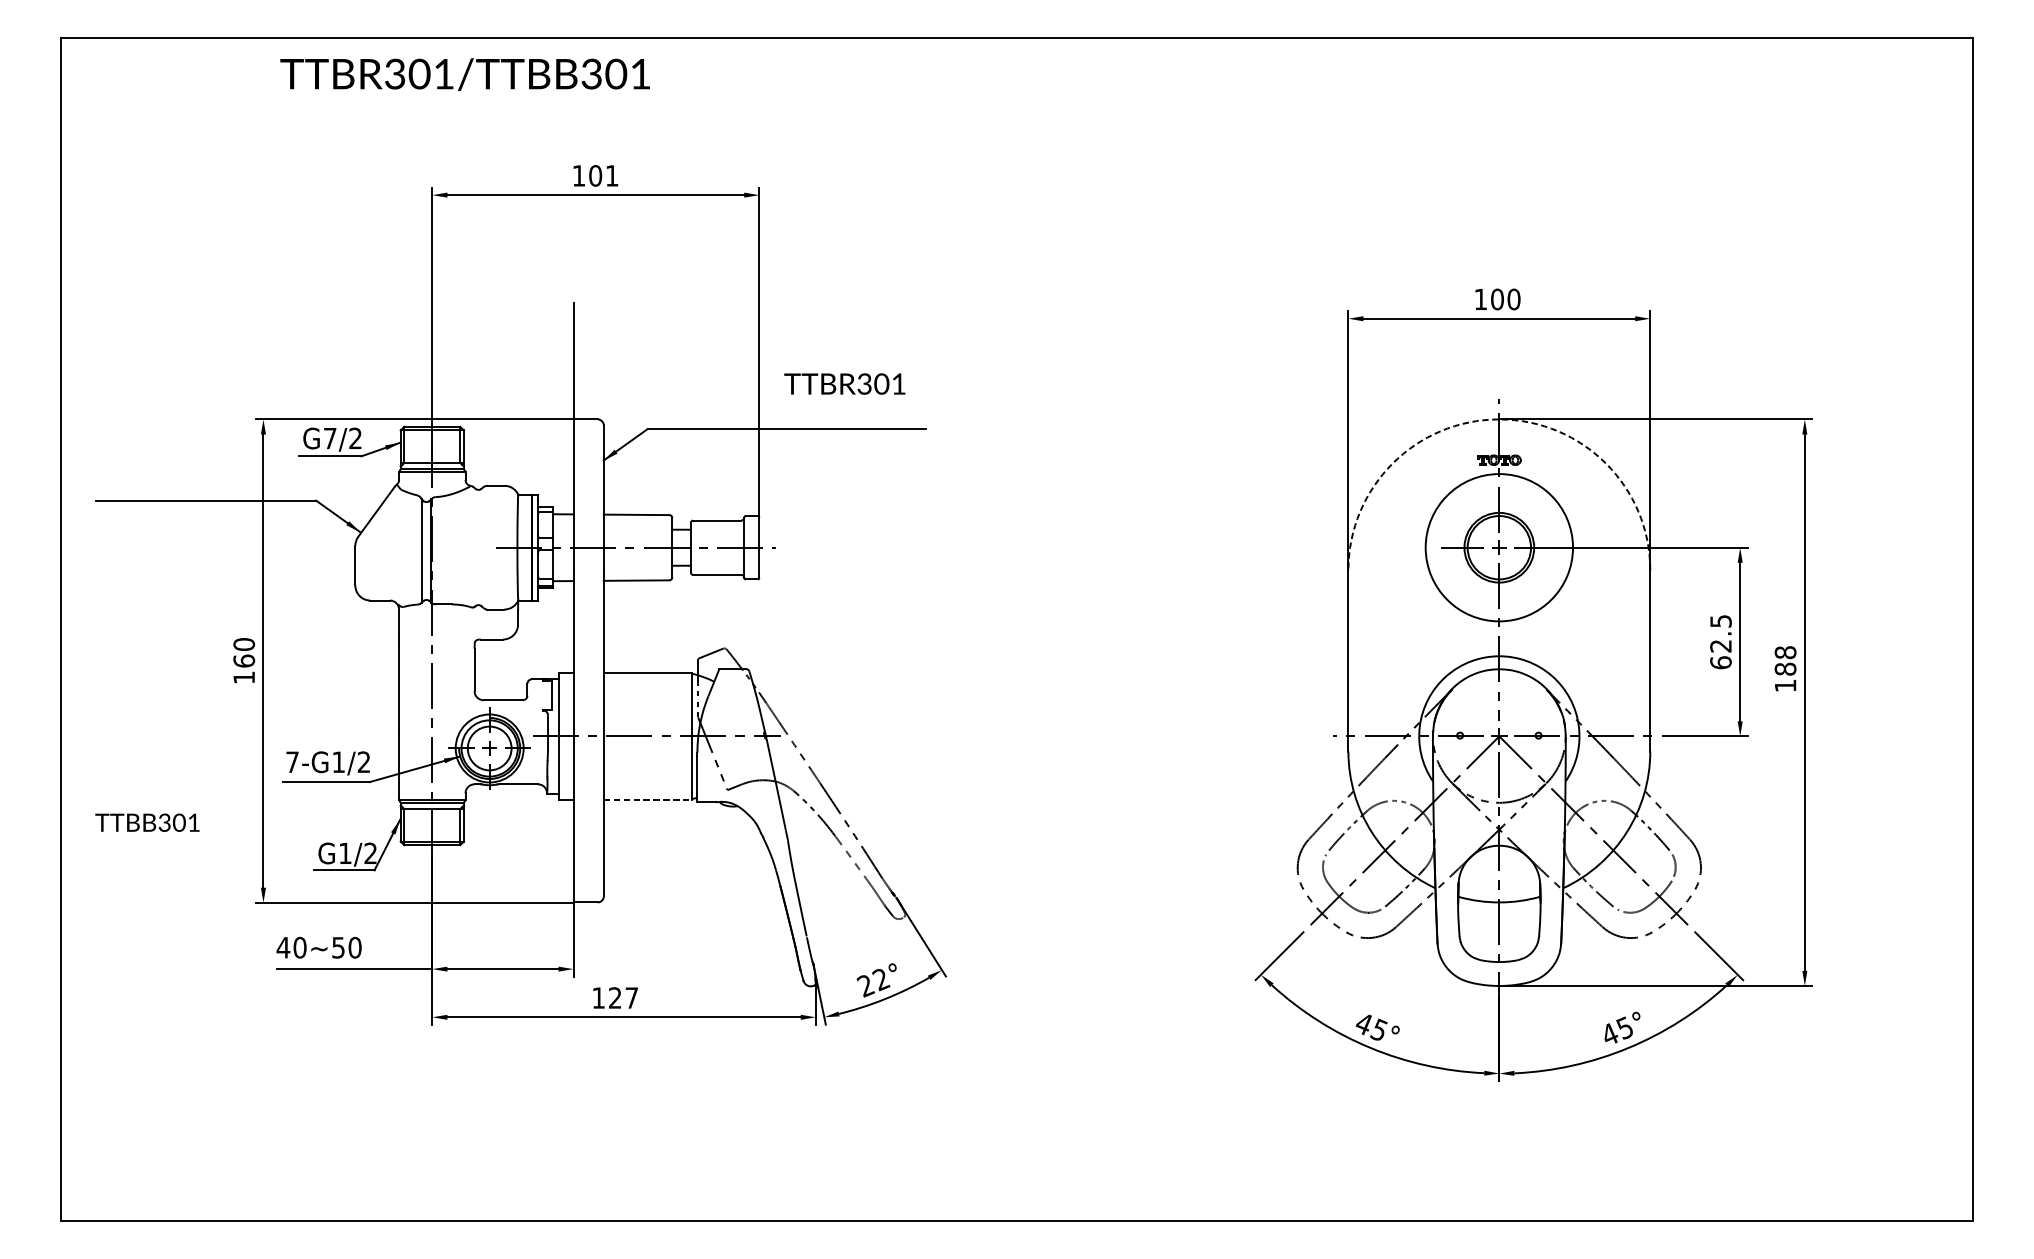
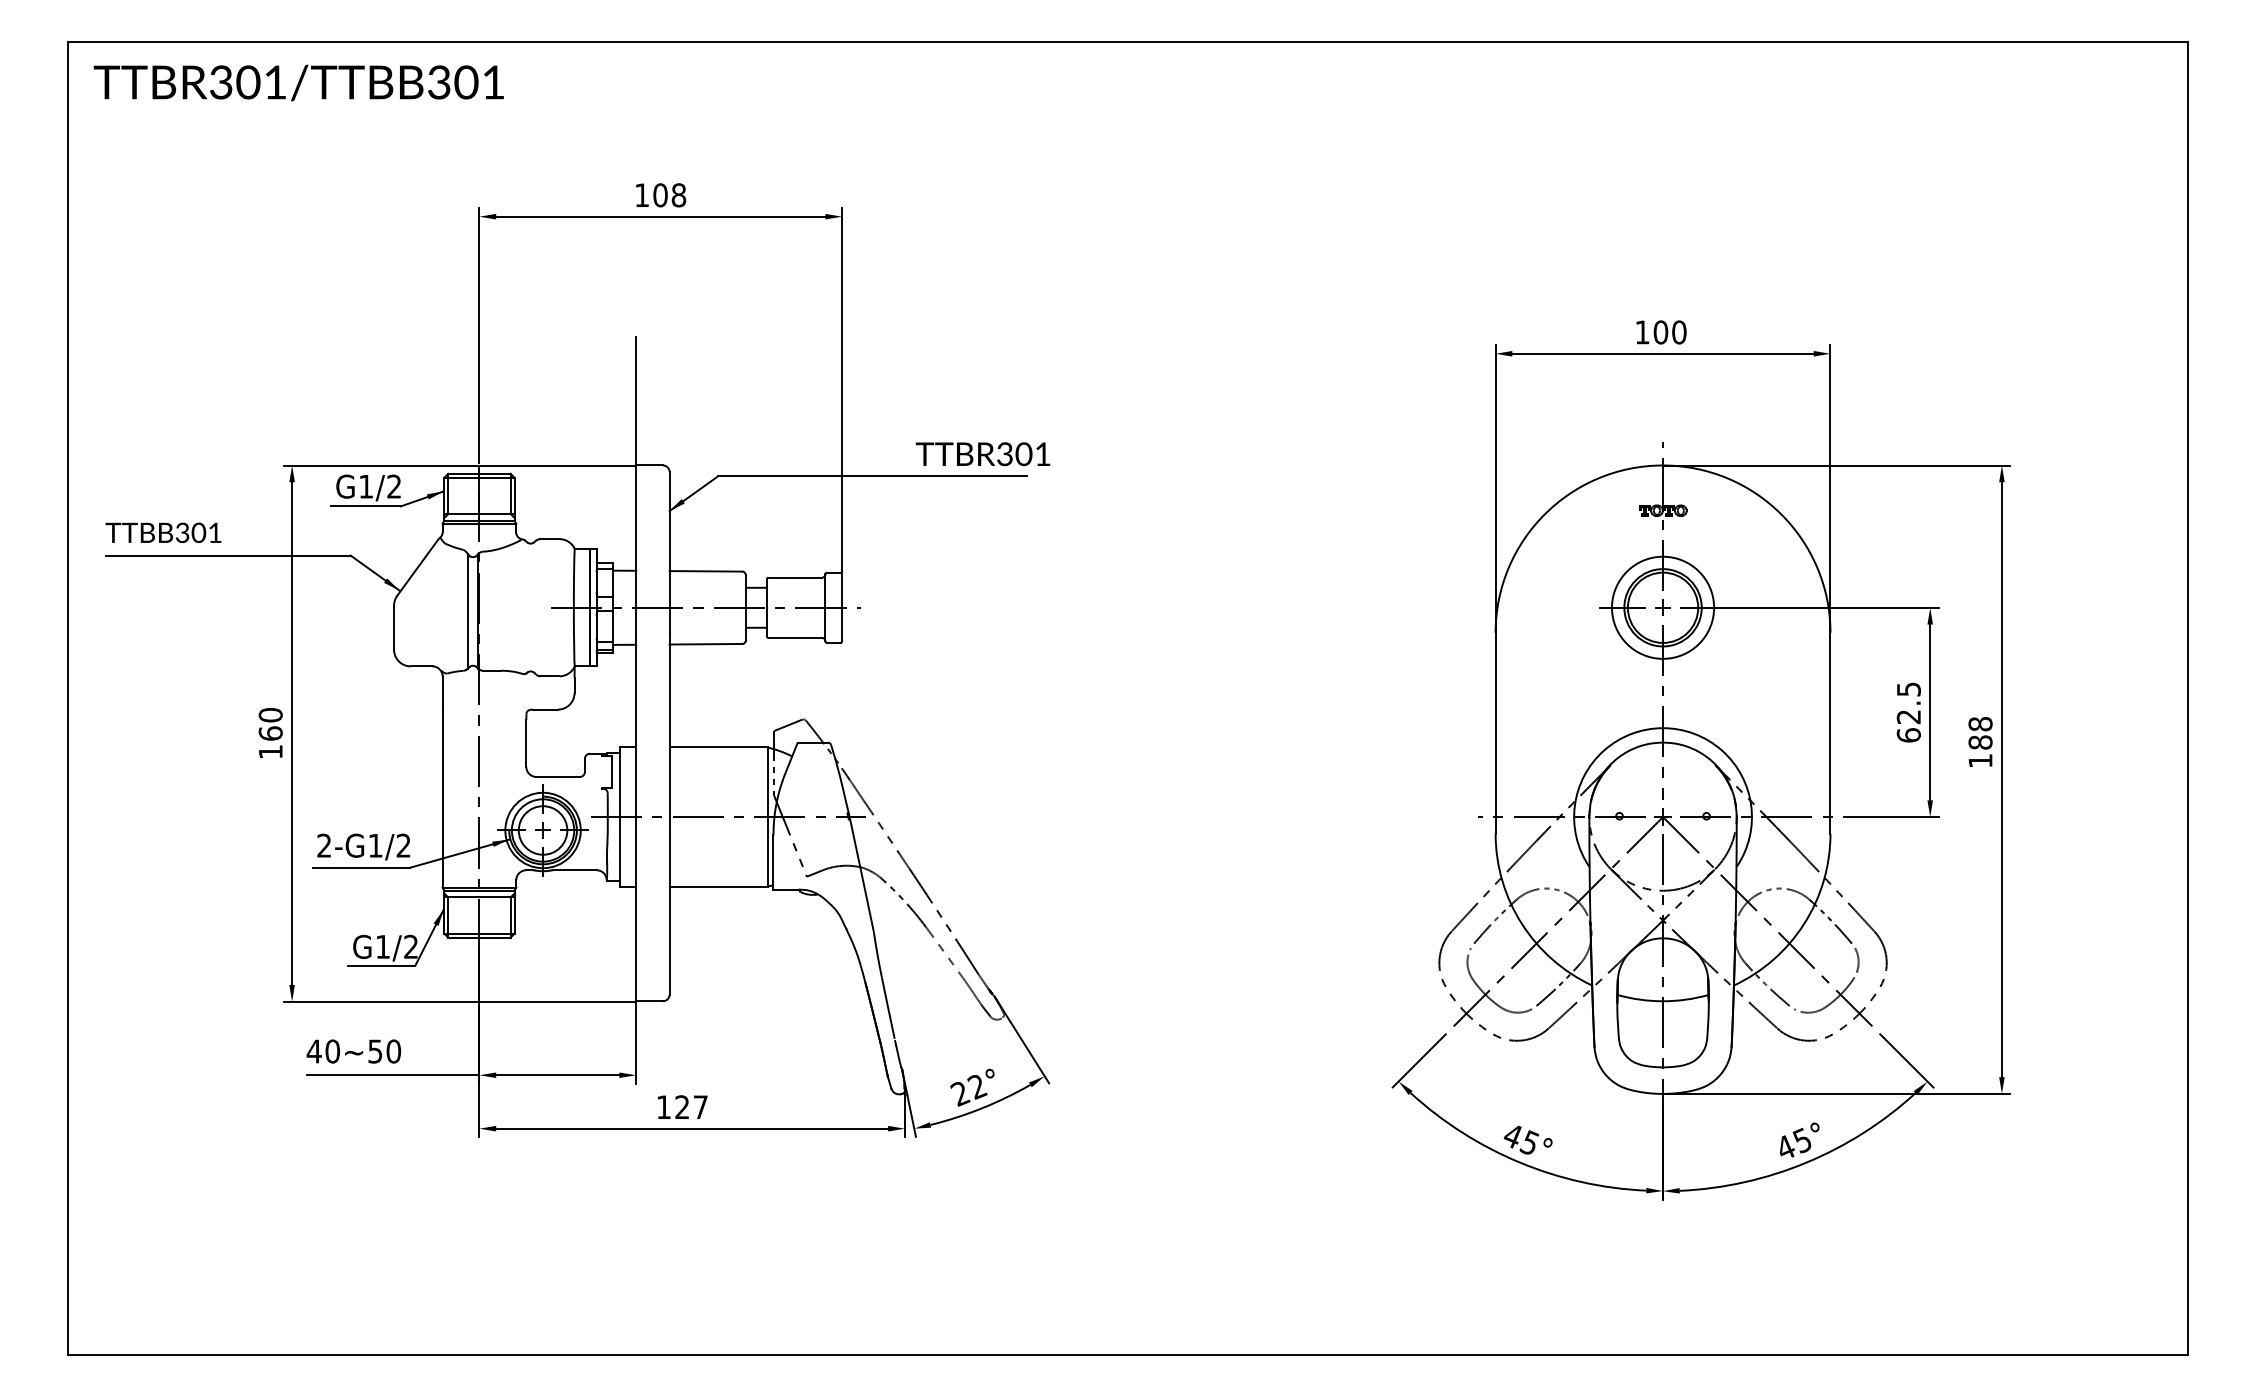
text: (464, 74) -> (298, 82), moved
text: (611, 176) -> (678, 195), 101 -> 108
text: (844, 384) -> (982, 454), moved
arc: (1499, 419) -> (1663, 465), dashed -> solid
text: (329, 438) -> (365, 486), G7/2 -> G1/2
circle: (1498, 547) -> (1662, 607), size x0.62
text: (292, 762) -> (324, 845), 7-G1/2 -> 2-G1/2
line: (648, 799) -> (719, 887), dashed -> solid
text: (147, 822) -> (163, 532), moved

